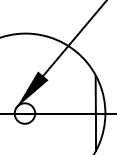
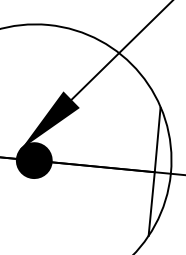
fill: (24, 113) -> (33, 160), added

